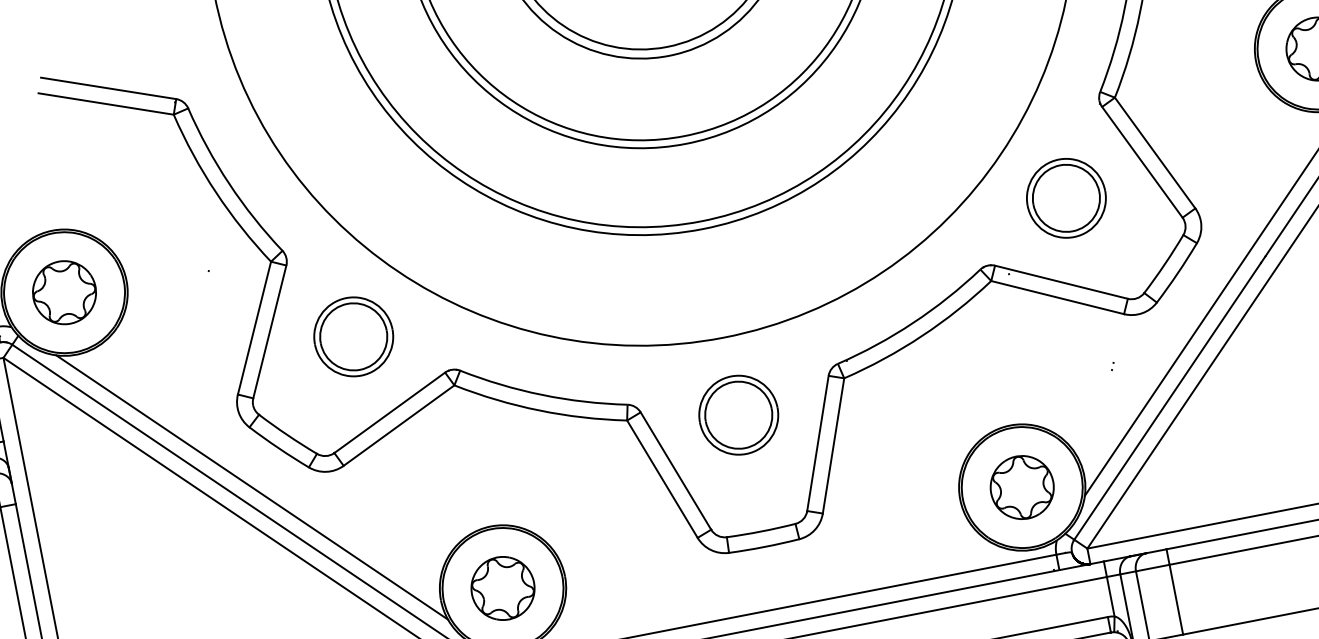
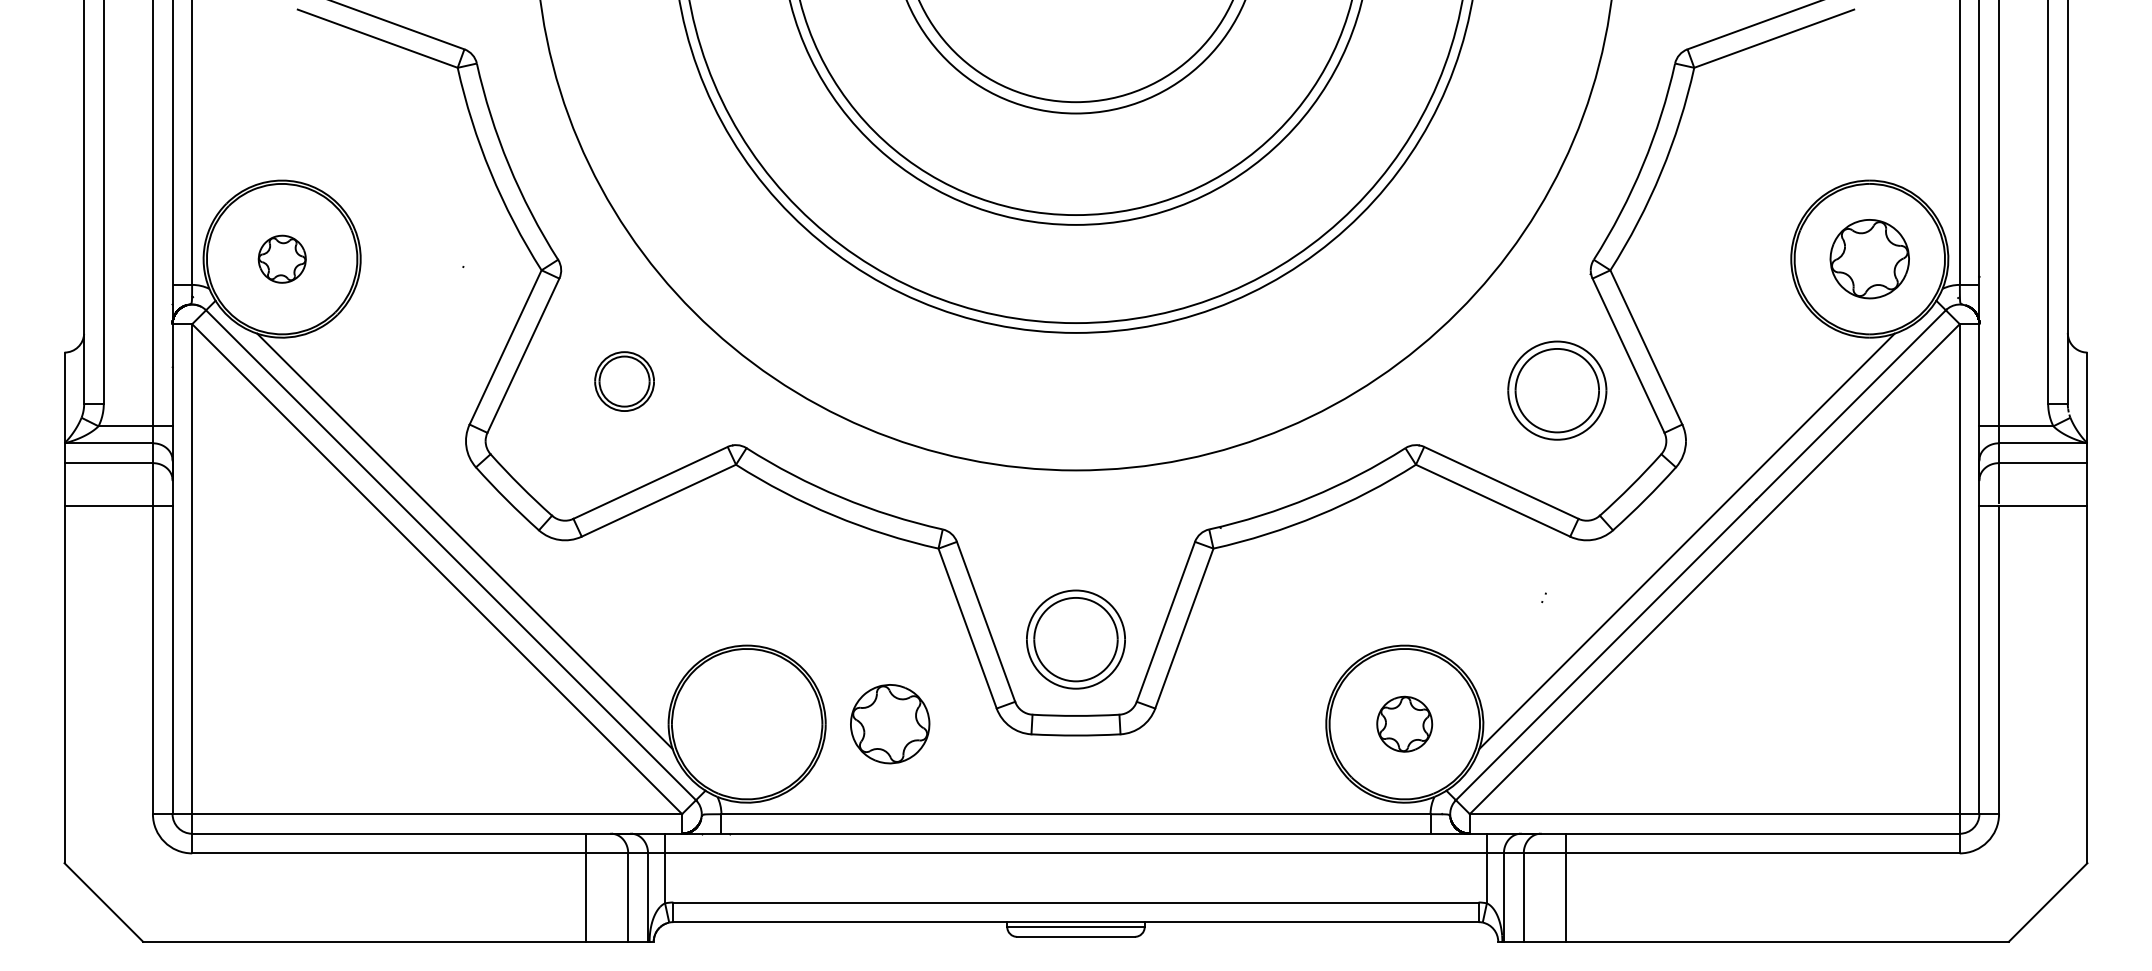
part: (1066, 198) -> (1557, 390), moved
part: (64, 292) -> (282, 259), size x0.6
part: (353, 336) -> (624, 381), size x0.6
part: (738, 415) -> (1075, 639), moved
part: (1022, 487) -> (1404, 724), size x0.7
part: (503, 588) -> (890, 724), moved

